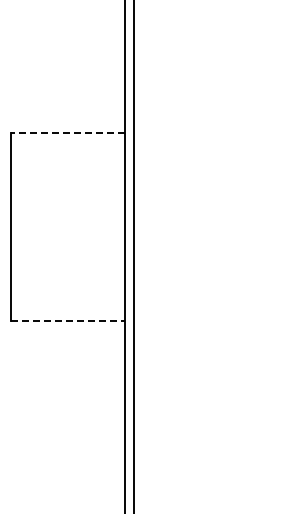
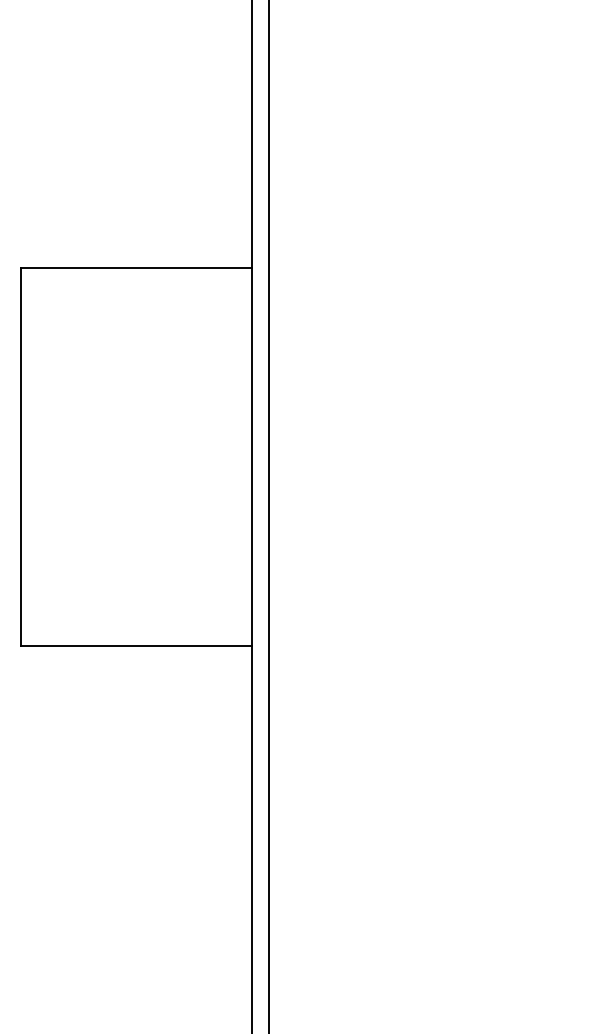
line: (67, 133) -> (135, 268), dashed -> solid
line: (68, 321) -> (137, 646), dashed -> solid

